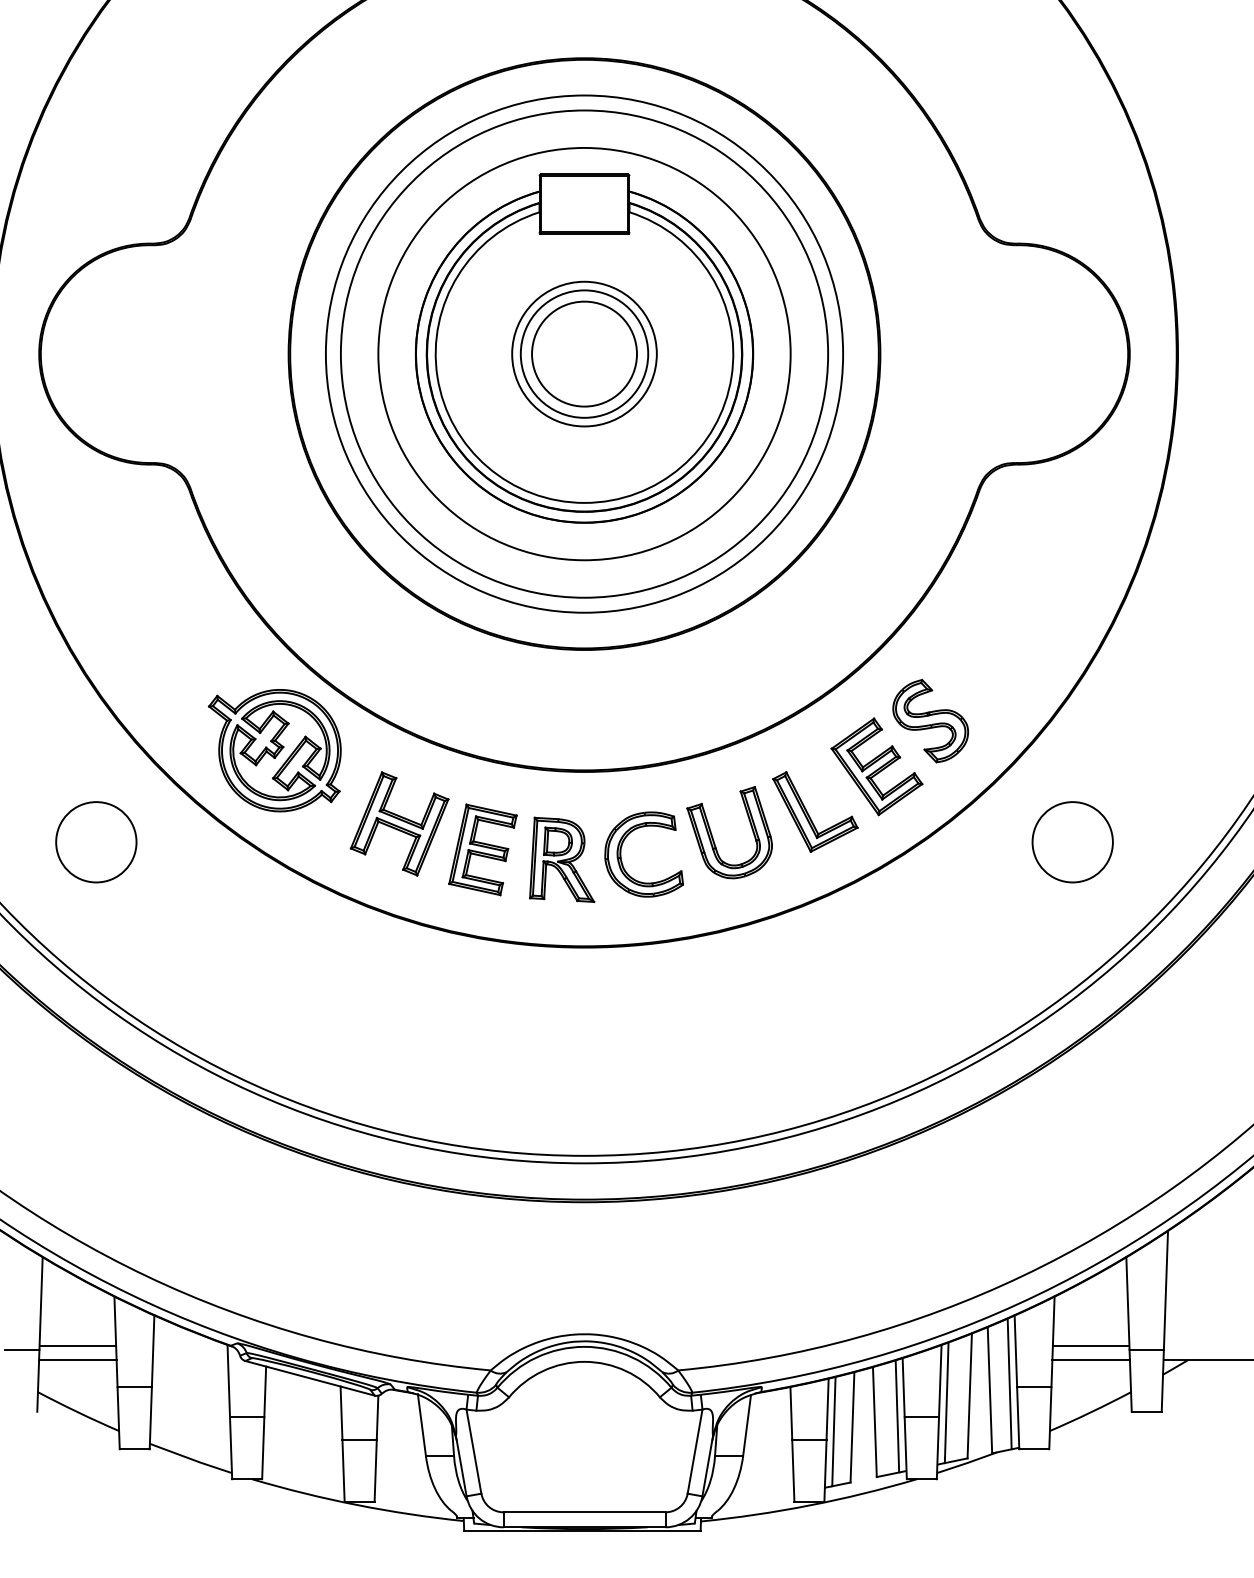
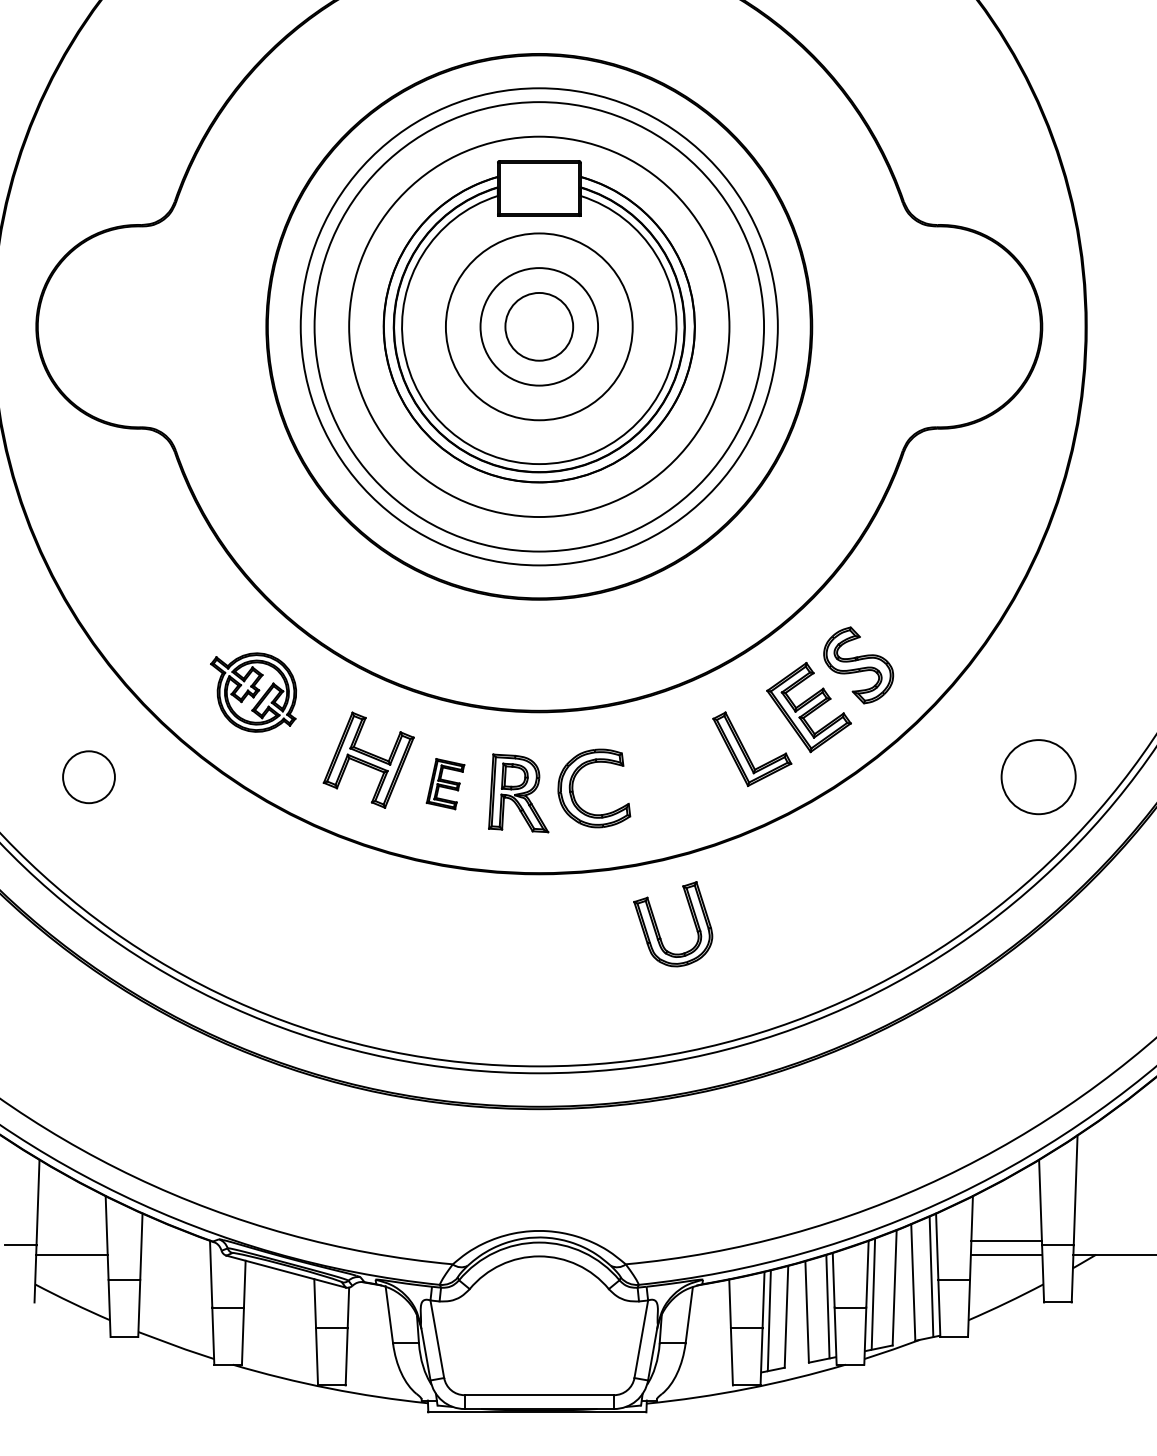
circle: (583, 353) -> (538, 326), size x0.7
circle: (584, 353) -> (539, 326), size x1.4
part: (274, 750) -> (253, 692), size x0.7
part: (713, 837) -> (658, 928), moved
circle: (95, 842) -> (88, 777), size x0.7
circle: (1072, 842) -> (1038, 777), moved
part: (482, 849) -> (445, 783), size x0.6
line: (77, 1345) -> (71, 1241), removed

